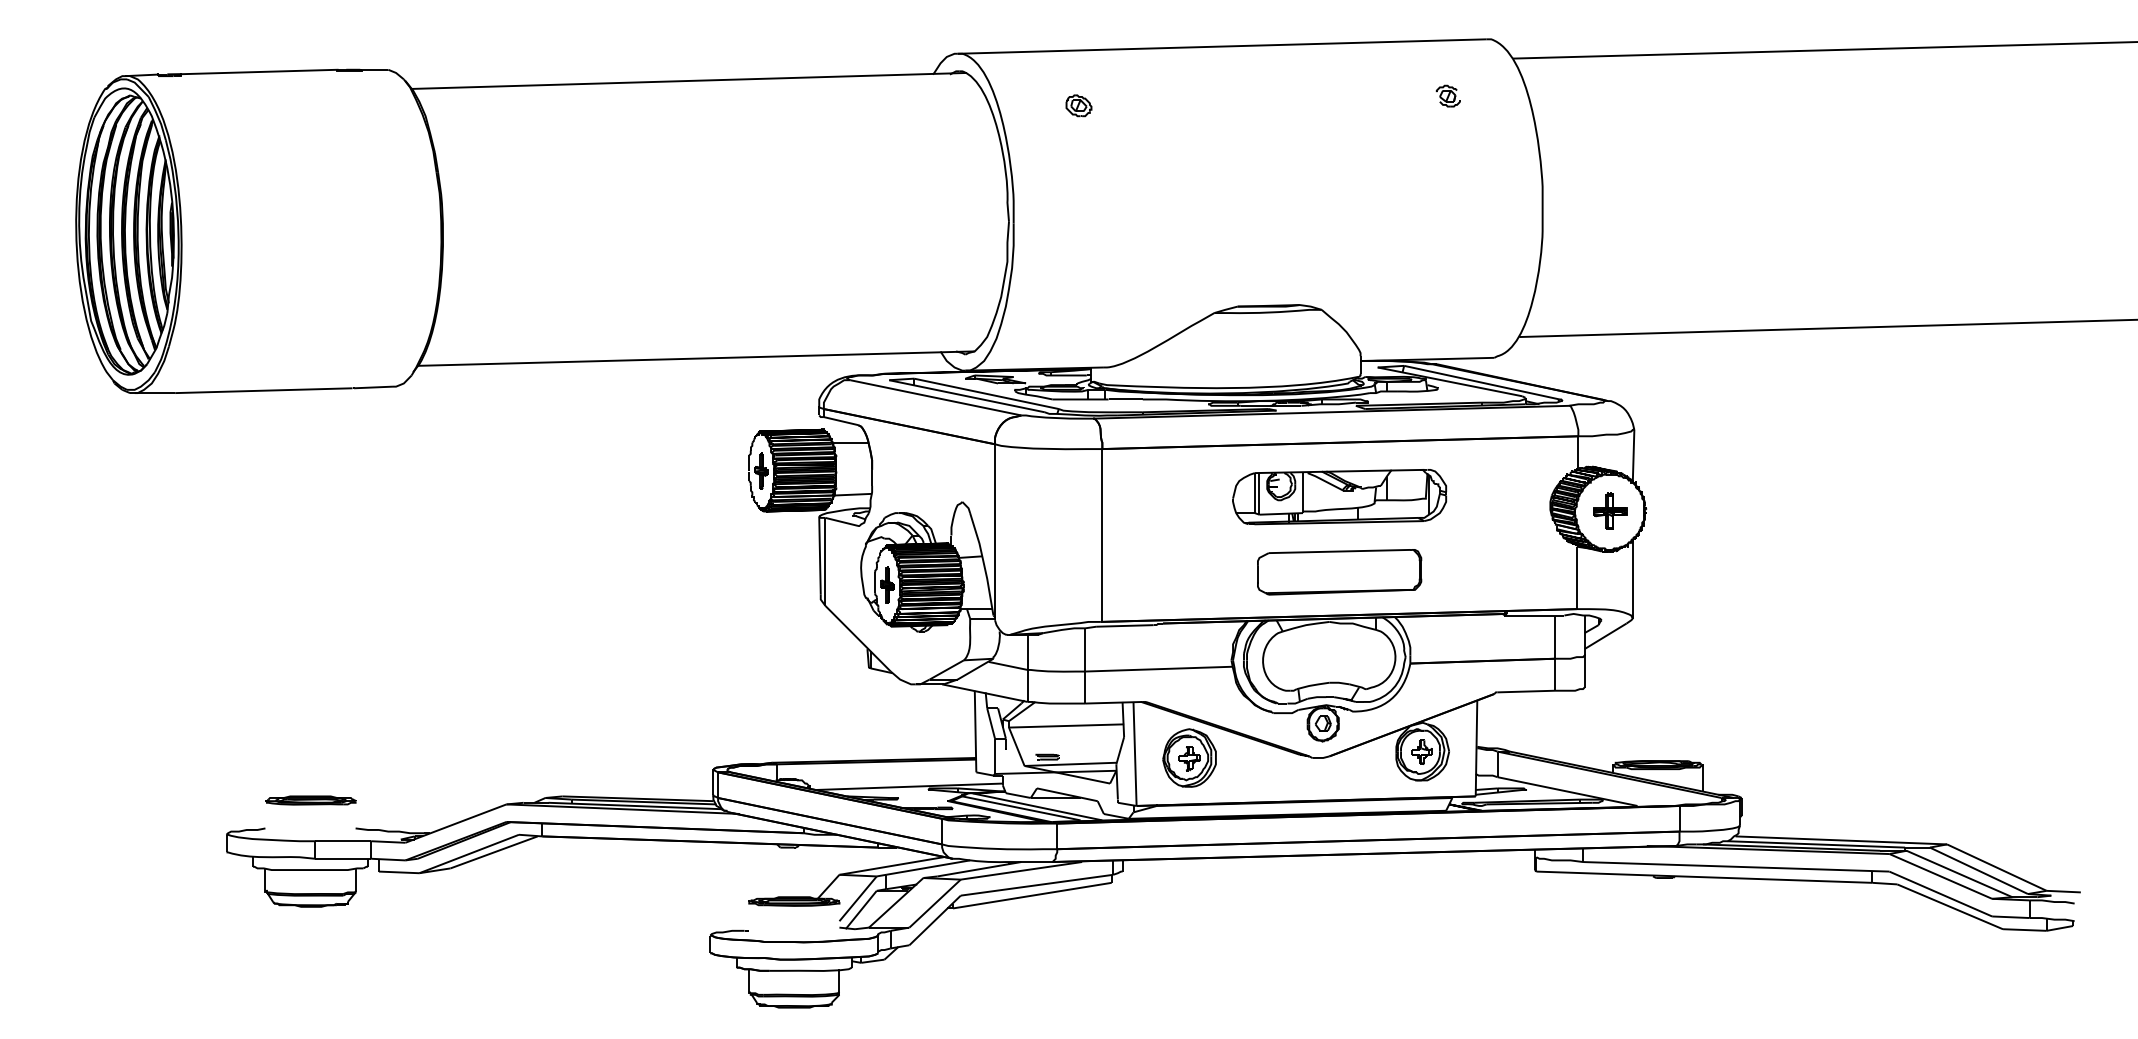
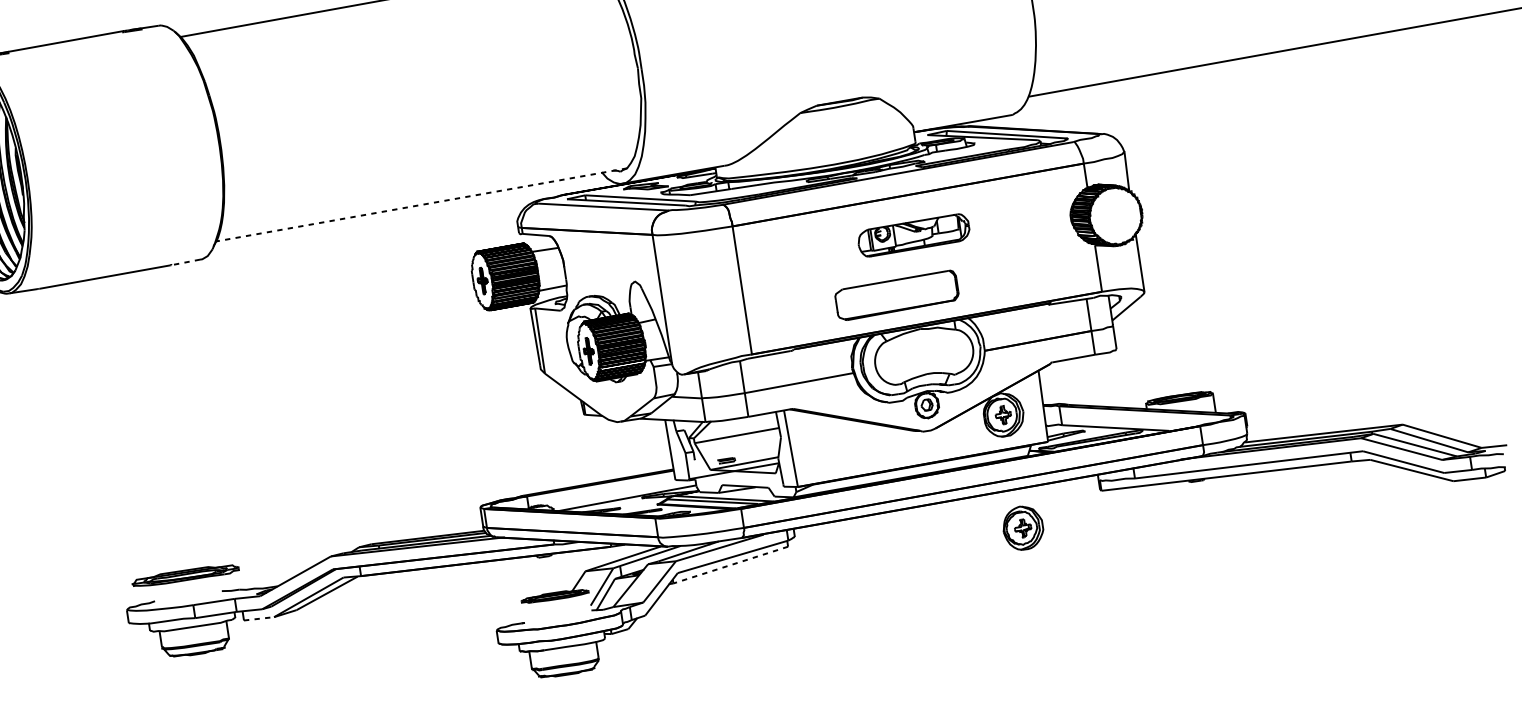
line: (696, 358) -> (421, 204), solid -> dashed
line: (373, 387) -> (185, 262), solid -> dashed
part: (1339, 497) -> (913, 235), size x0.7
part: (1610, 510) -> (1115, 214), removed
part: (1339, 572) -> (897, 295), moved
part: (1189, 757) -> (1023, 527), moved
part: (310, 800) -> (185, 575), size x1.6
line: (399, 872) -> (259, 618), solid -> dashed
line: (1031, 895) -> (730, 565), solid -> dashed

